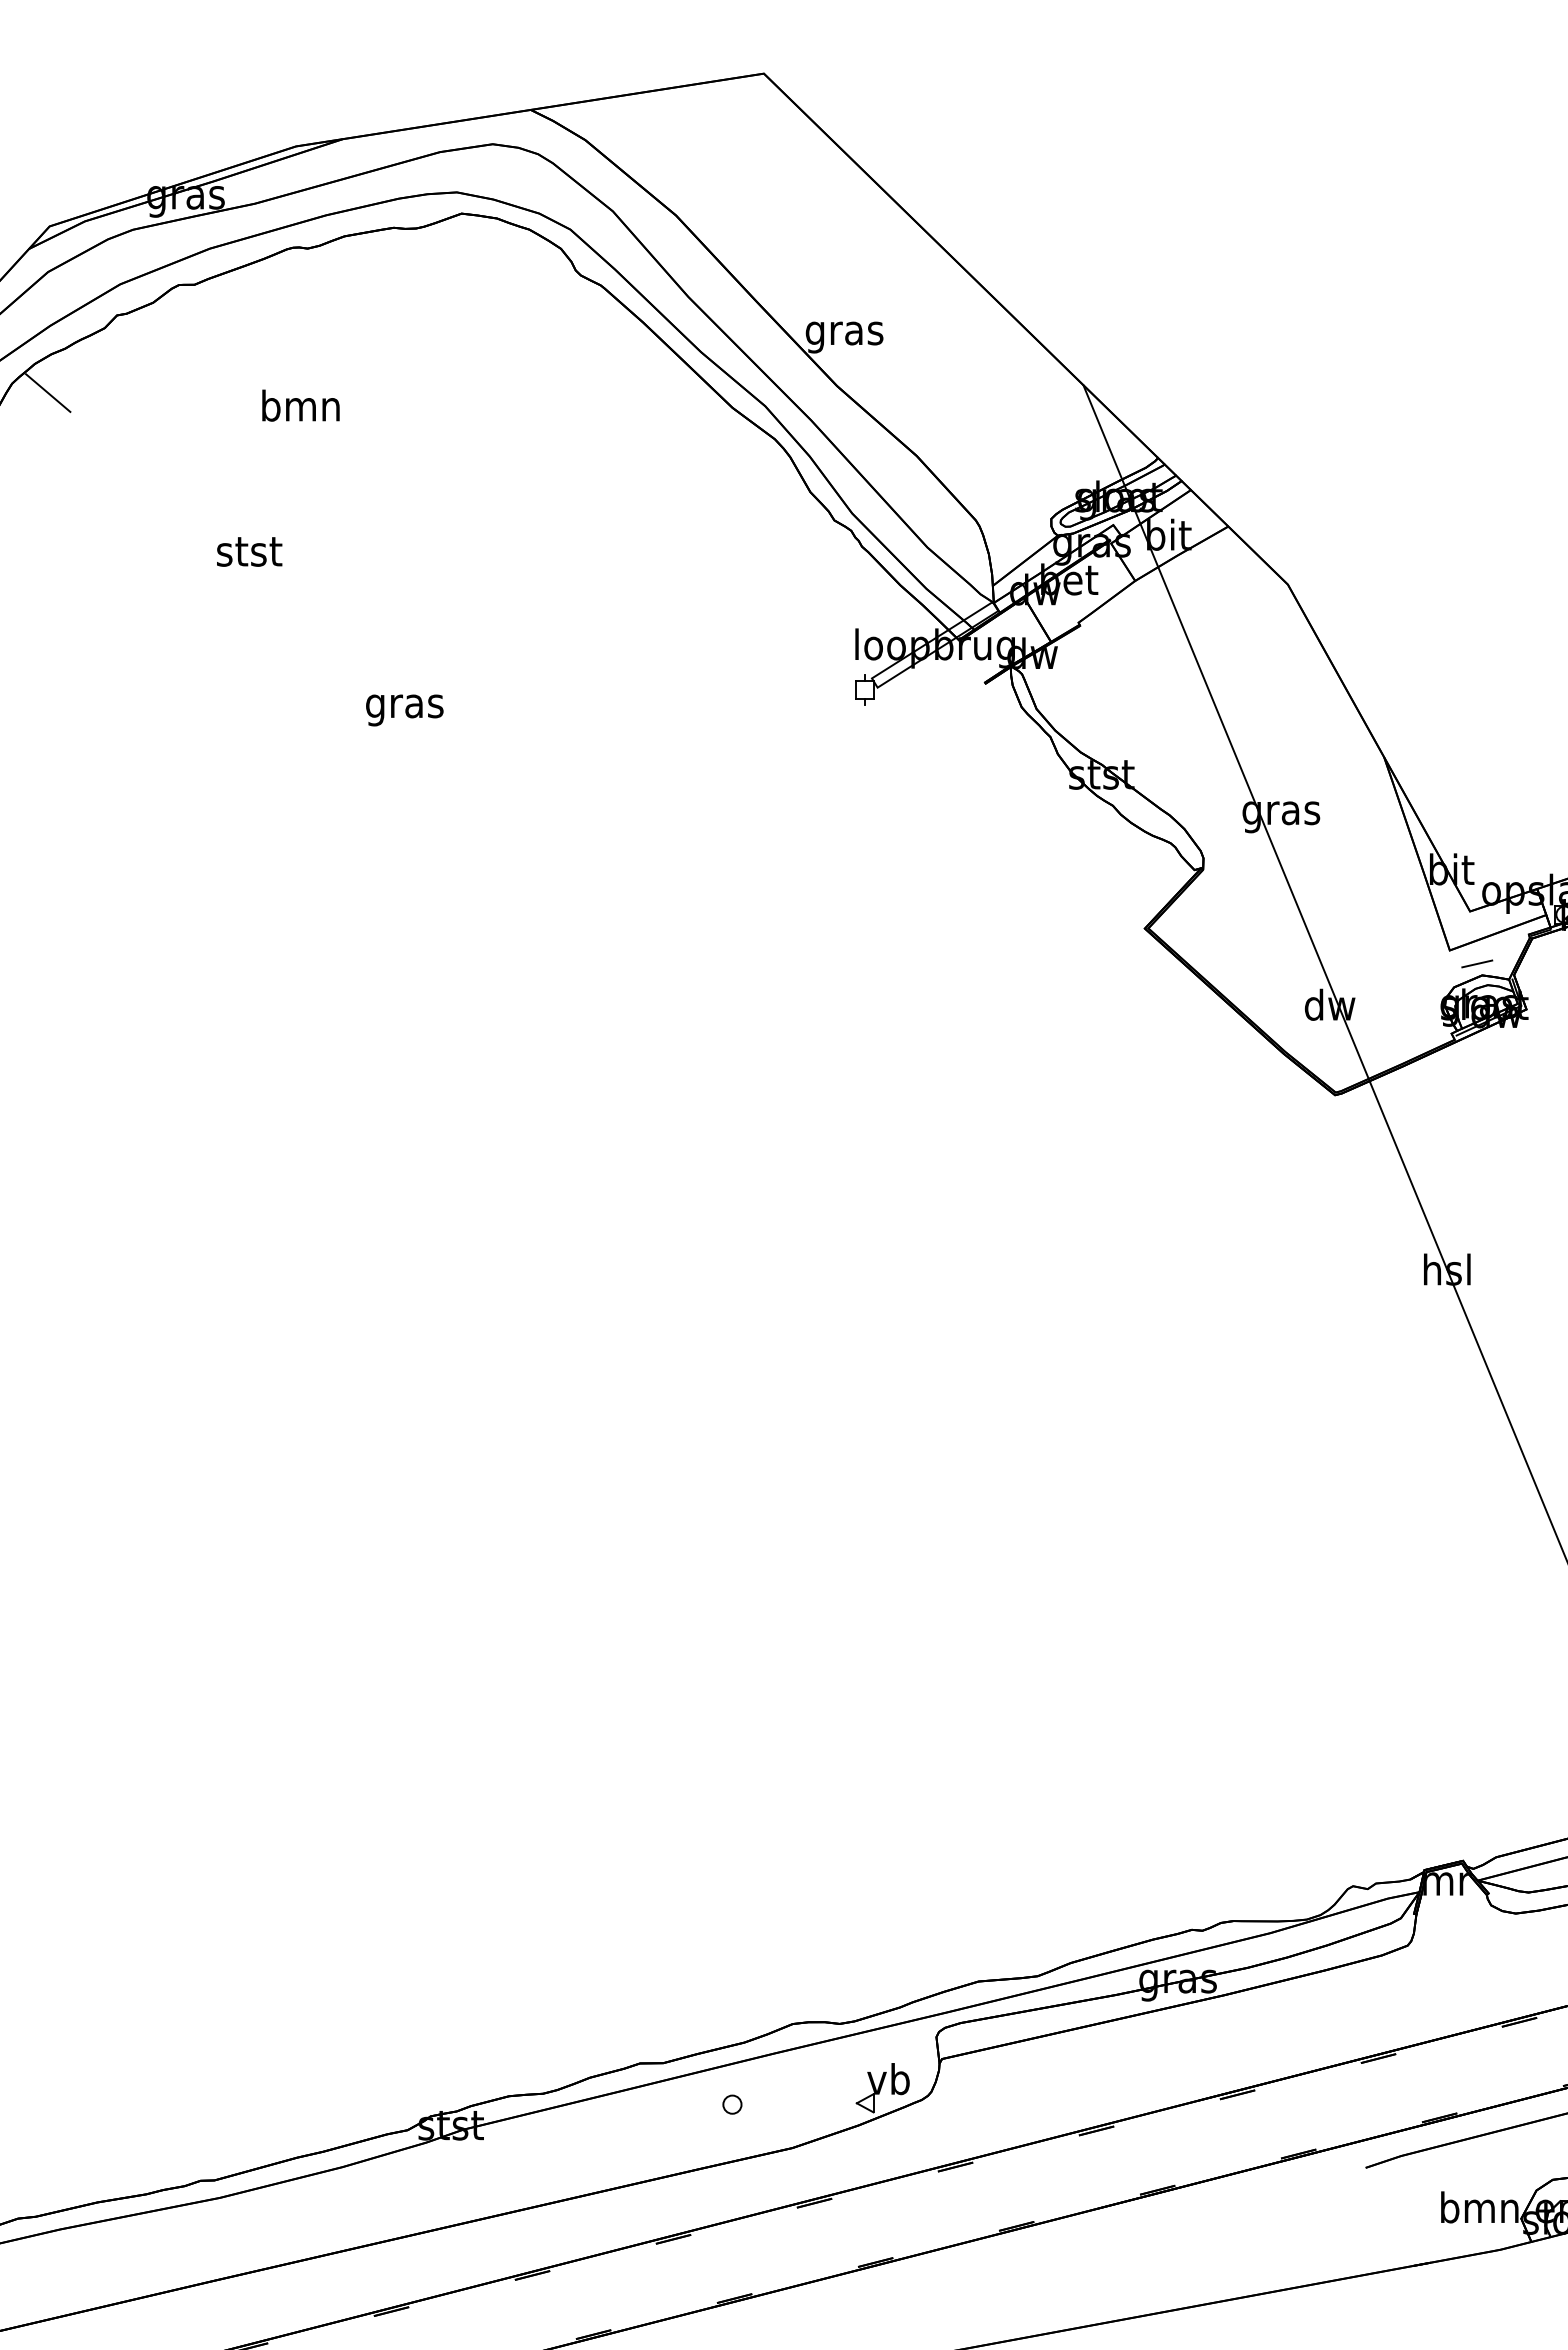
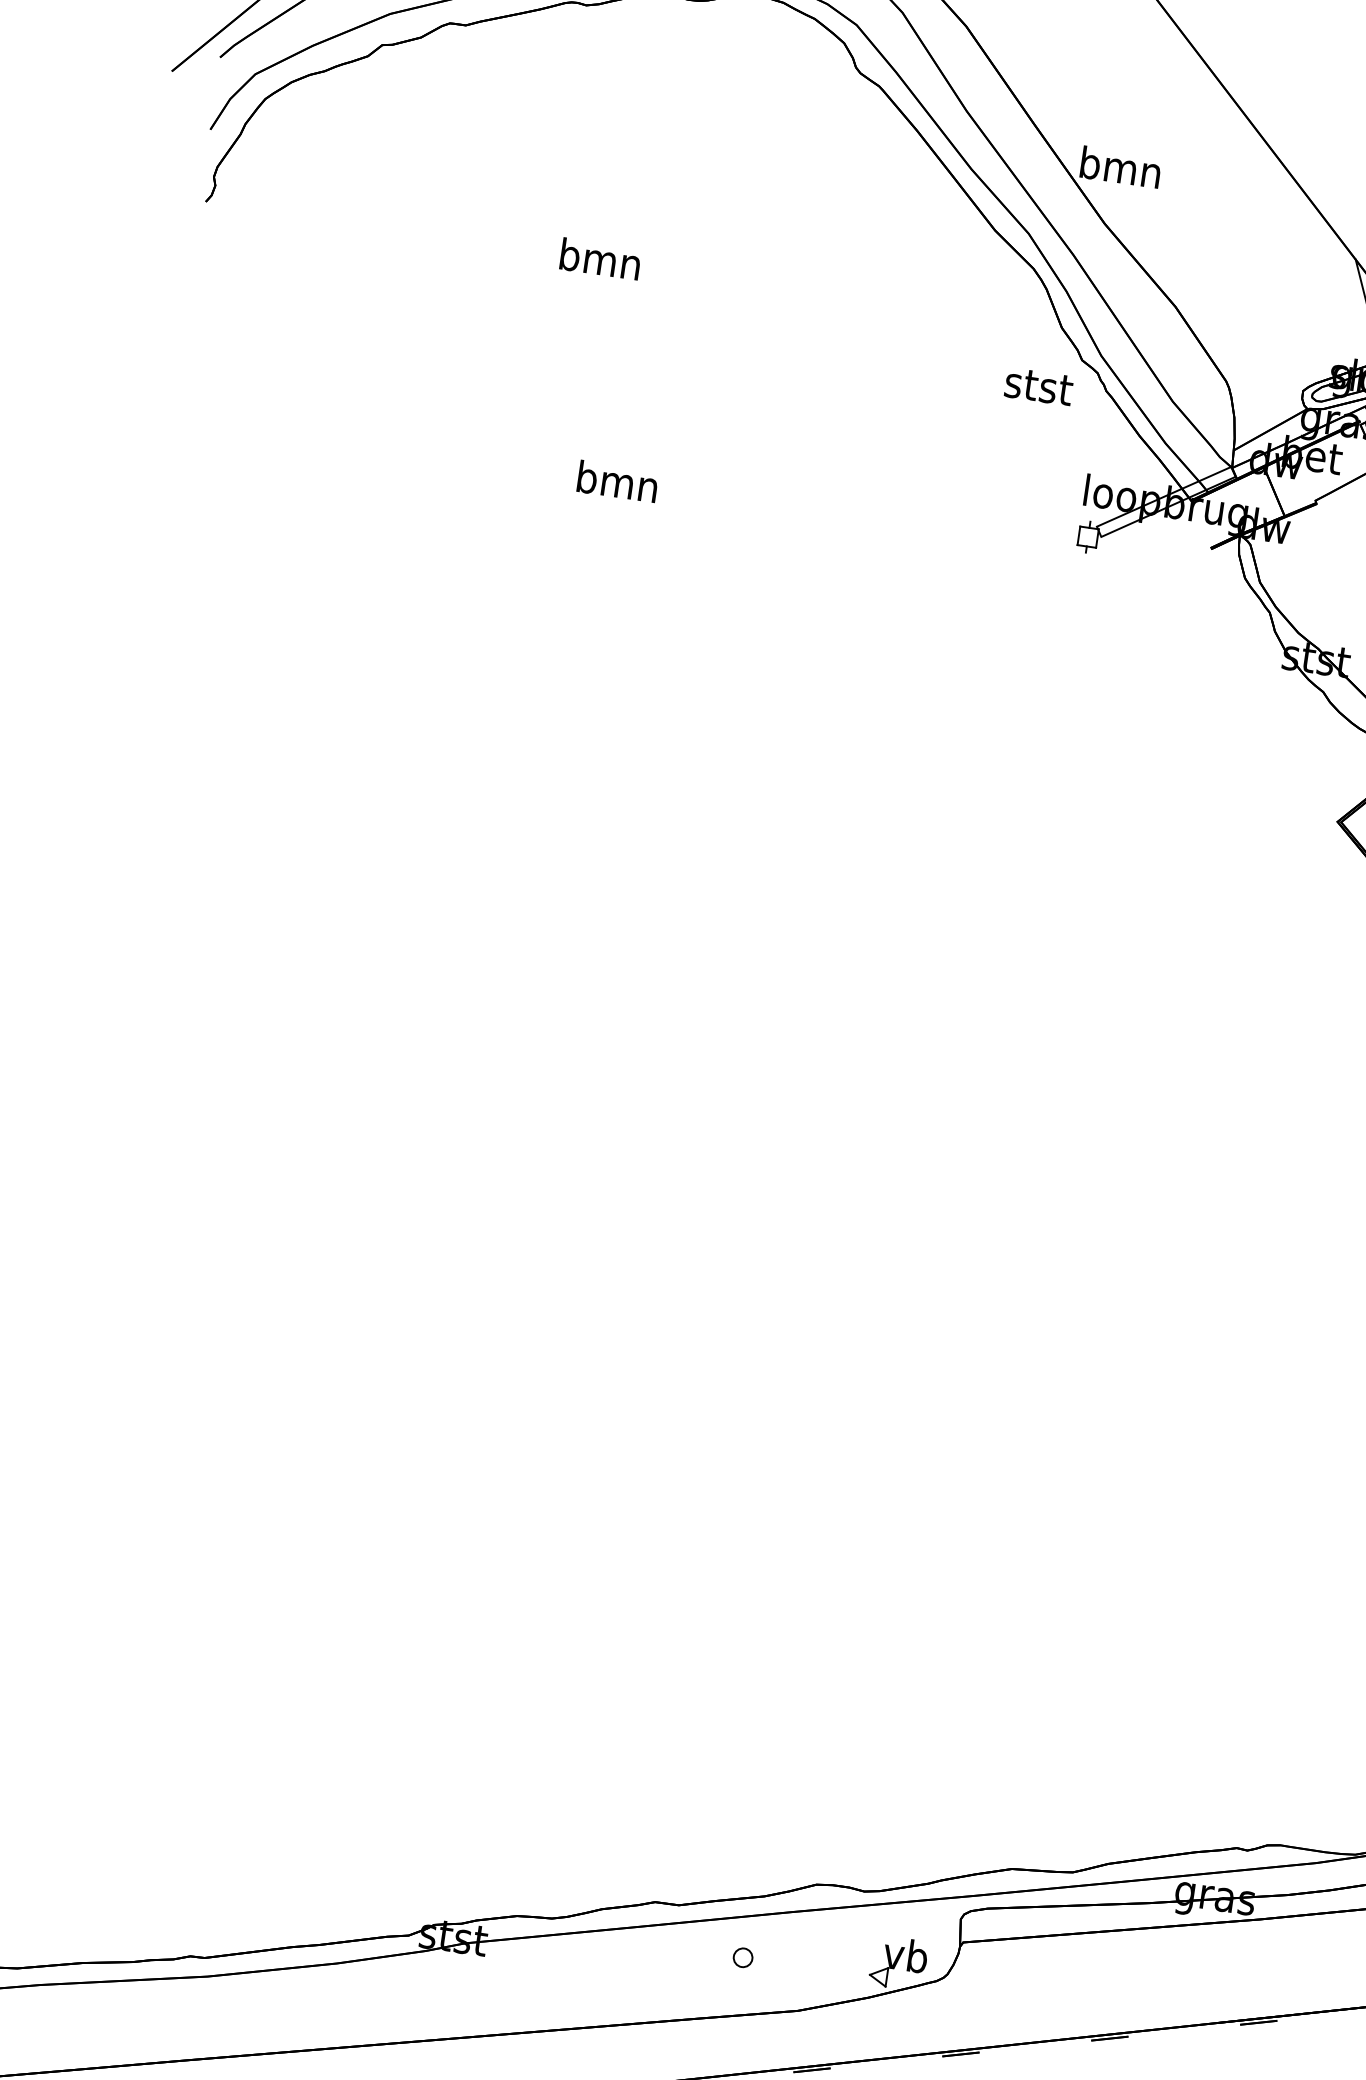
text: (844, 333) -> (1120, 171), gras -> bmn
line: (48, 392) -> (301, 113), removed
text: (300, 405) -> (600, 258), moved
text: (249, 551) -> (1038, 386), moved
text: (404, 706) -> (616, 485), gras -> bmn

